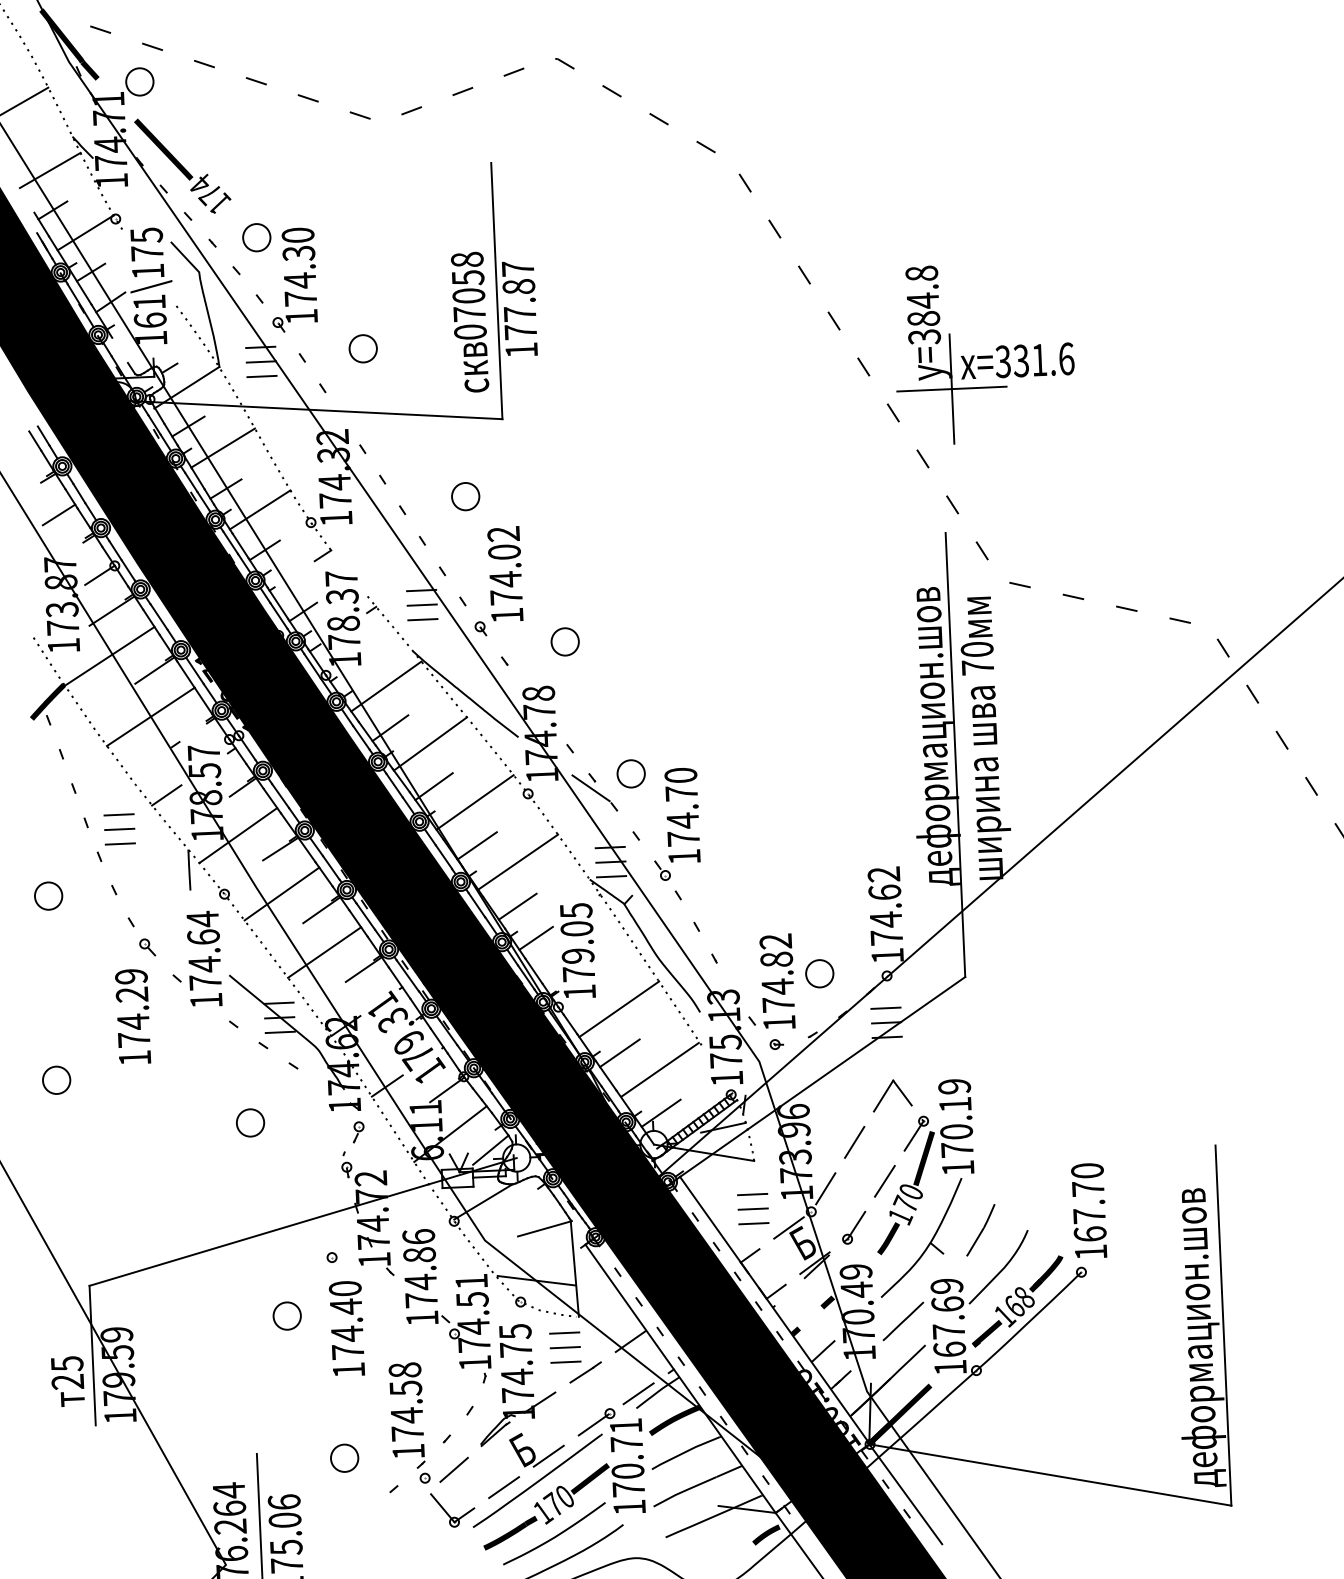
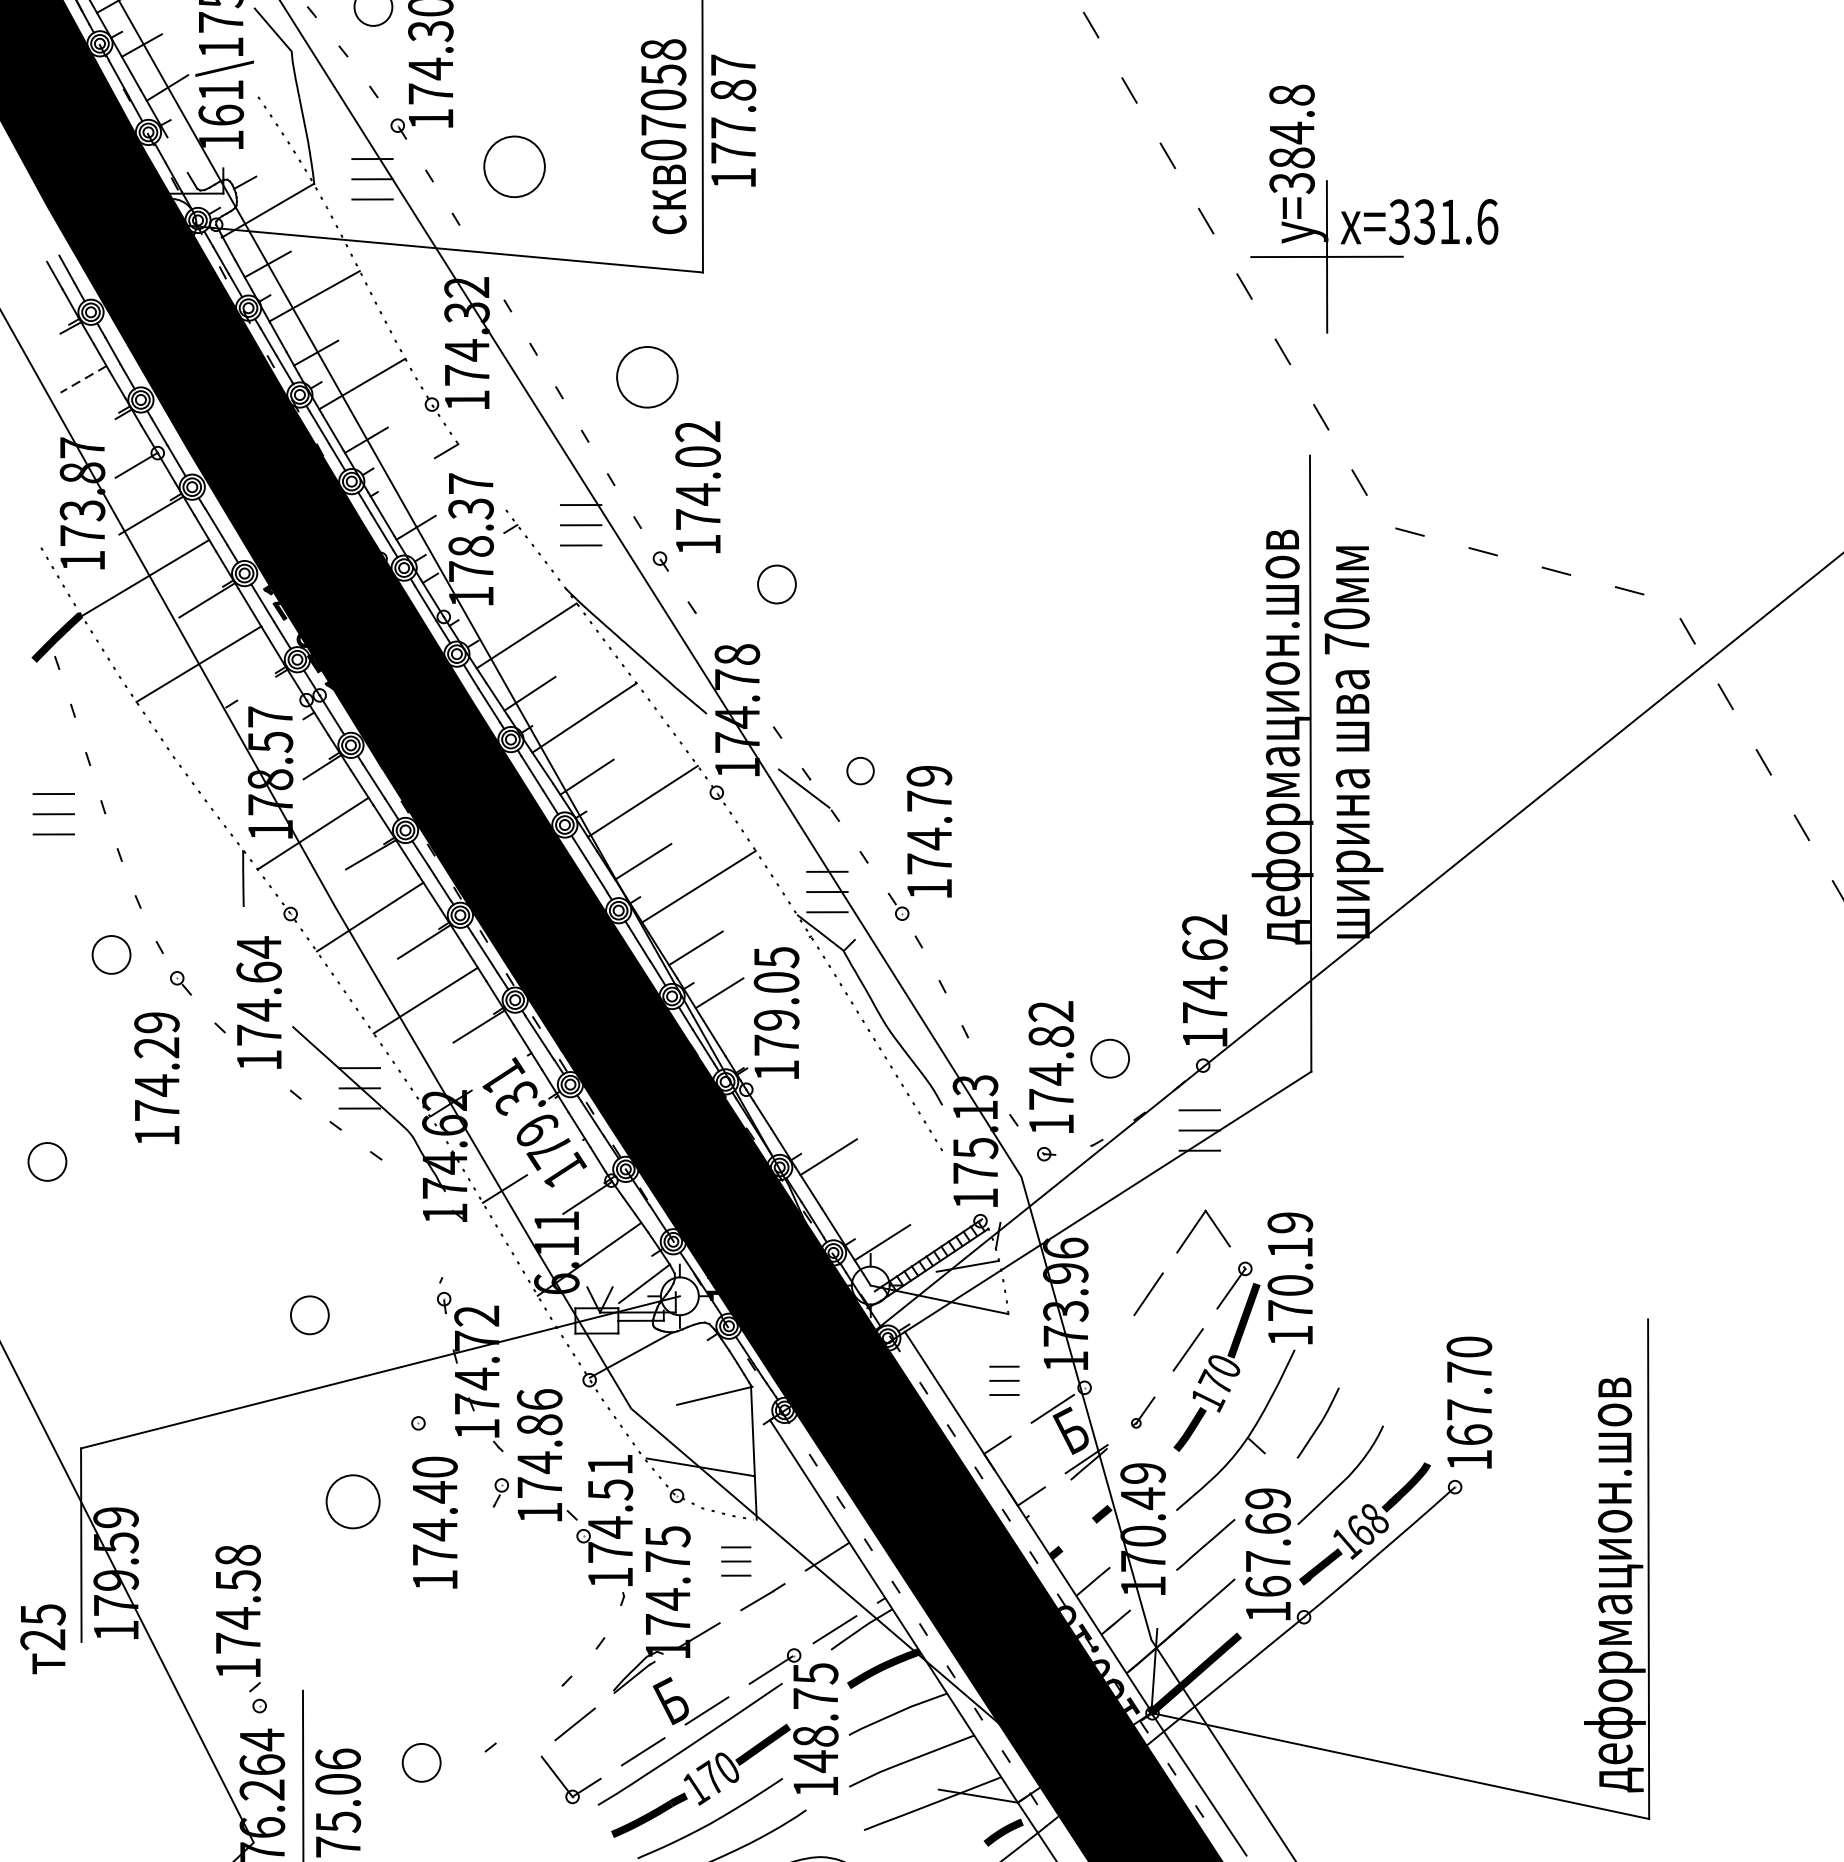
part: (362, 348) -> (513, 166), size x1.6
part: (465, 496) -> (647, 377), size x1.6
line: (58, 515) -> (82, 380), solid -> dashed
part: (630, 773) -> (859, 770), size x0.7
text: (680, 775) -> (928, 776), 174.70 -> 174.79
line: (166, 795) -> (216, 773), removed
part: (119, 829) -> (53, 814), moved
part: (48, 895) -> (111, 954), moved
line: (619, 1009) -> (830, 1096), removed
line: (659, 1069) -> (882, 1181), removed
part: (250, 1122) -> (309, 1314), moved
part: (358, 1132) -> (500, 1493), moved
line: (825, 1188) -> (1105, 1356), removed
part: (753, 1209) -> (1004, 1381), size x0.7
part: (854, 1227) -> (1143, 1412), size x0.7
part: (286, 1315) -> (352, 1500), size x1.4
part: (565, 1347) -> (736, 1561), size x0.7
text: (67, 1381) -> (42, 1639), moved
part: (409, 1422) -> (241, 1628), moved
part: (344, 1457) -> (421, 1761), moved
text: (627, 1457) -> (815, 1717), 170.71 -> 148.75

